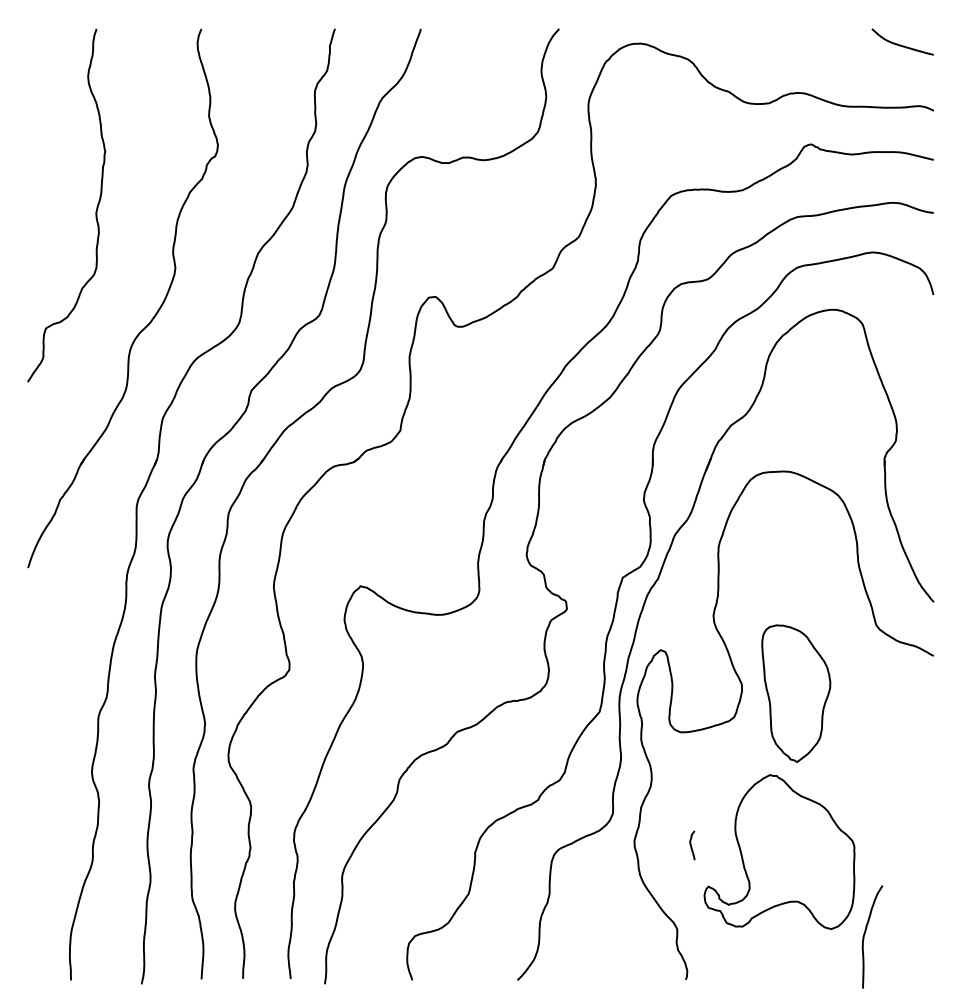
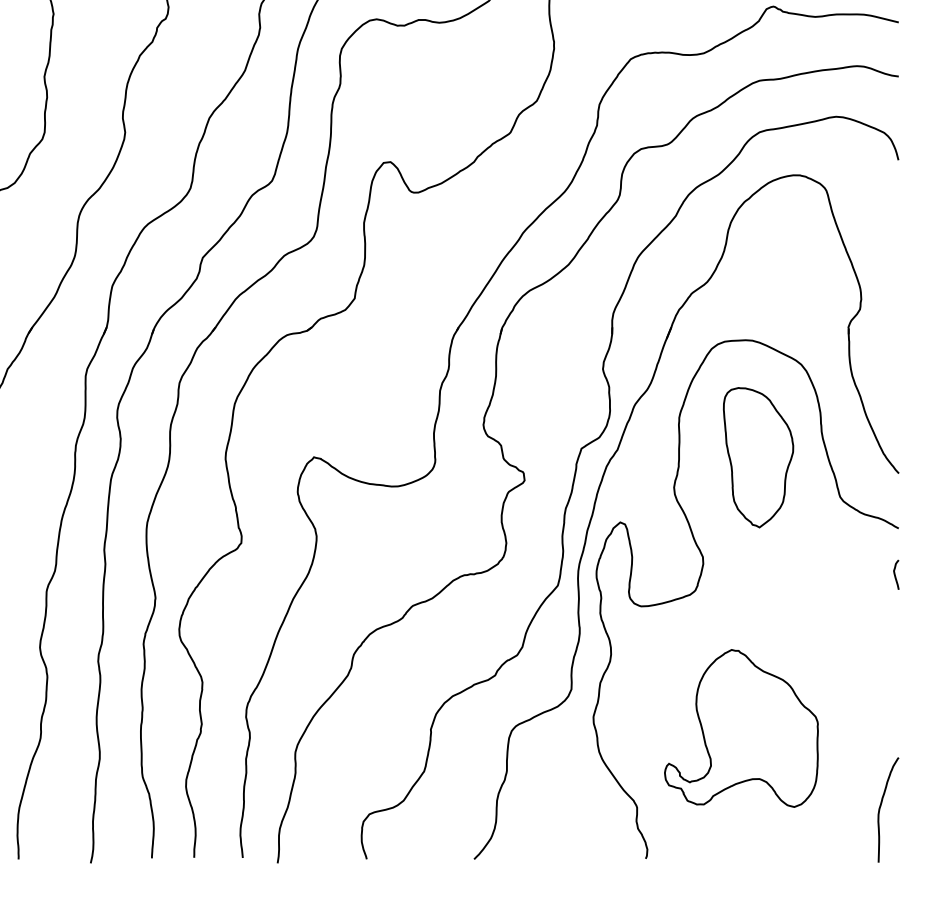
part: (796, 693) -> (758, 457), moved
curve: (691, 845) -> (895, 574), moved
curve: (865, 934) -> (881, 807), moved

